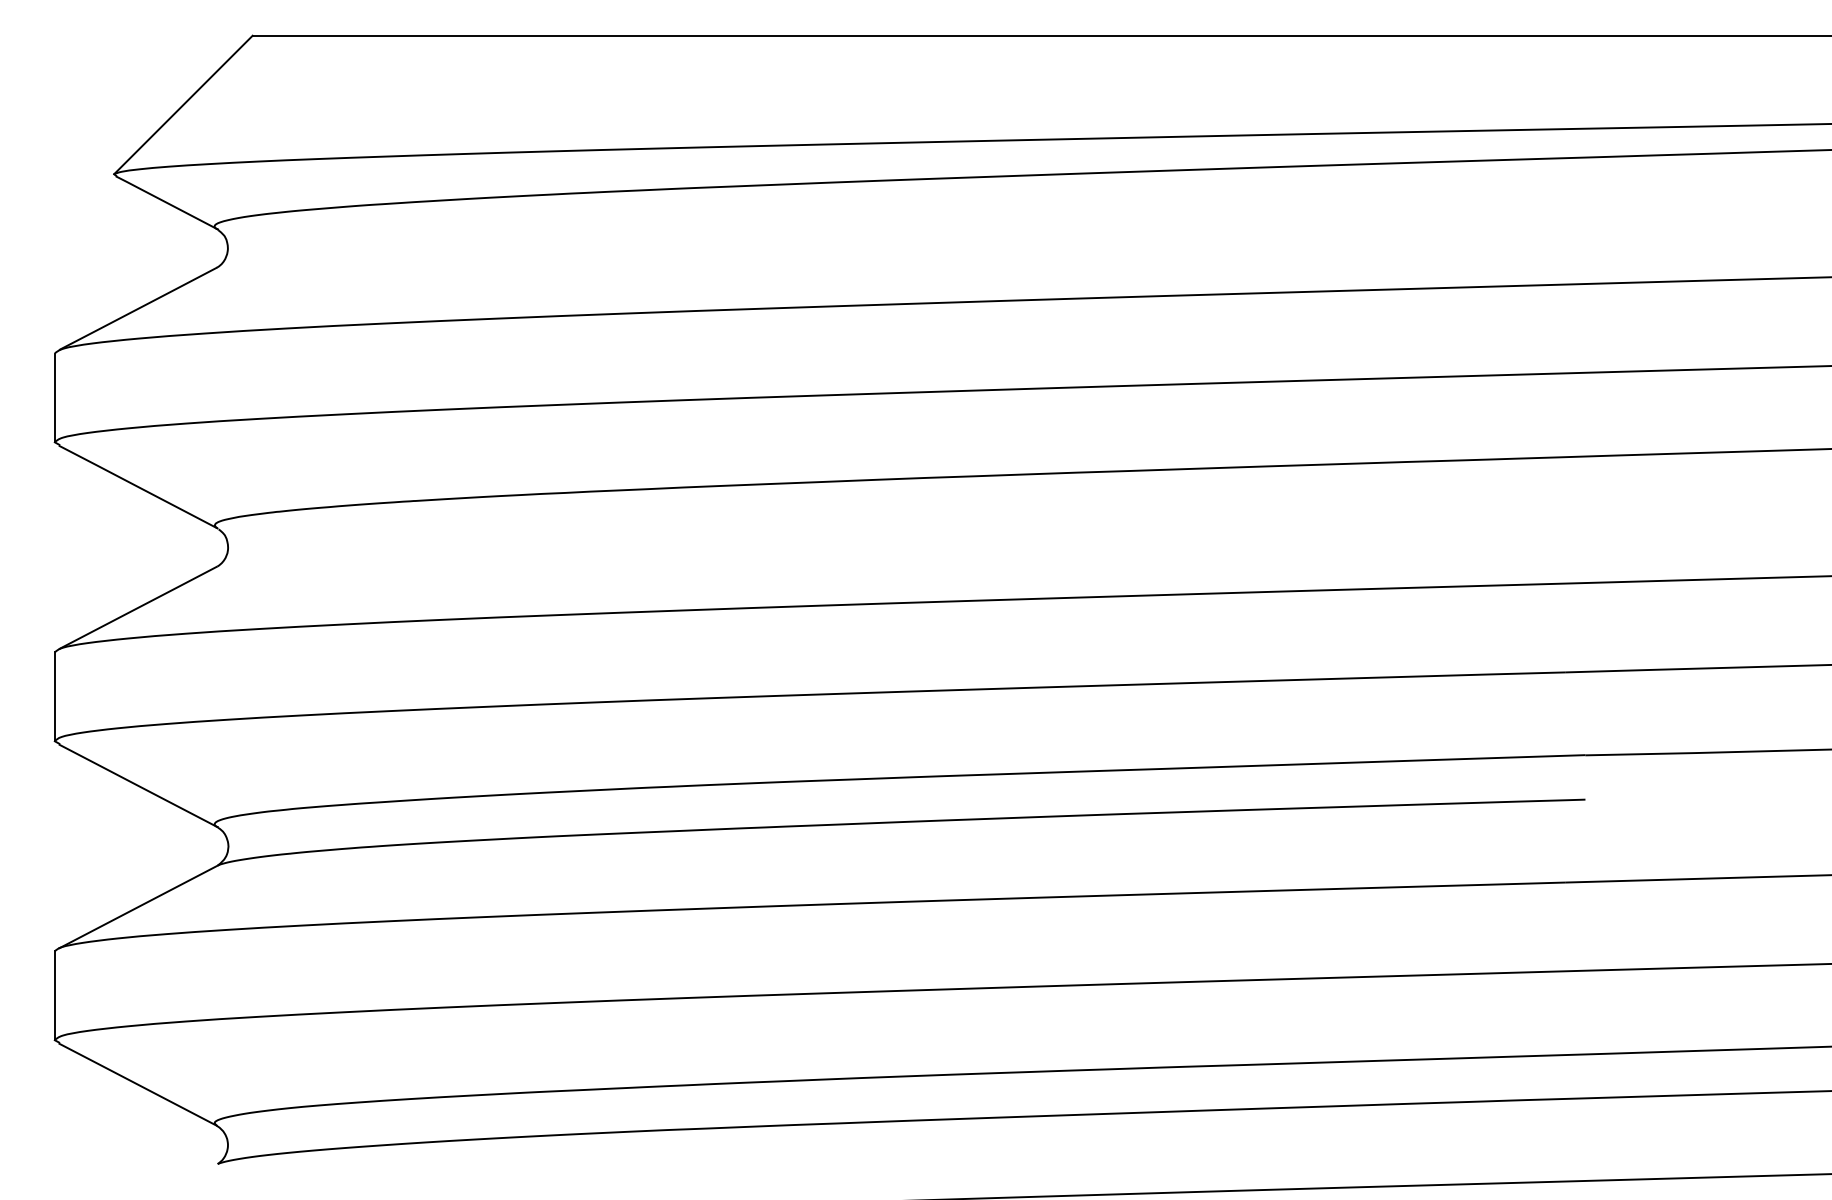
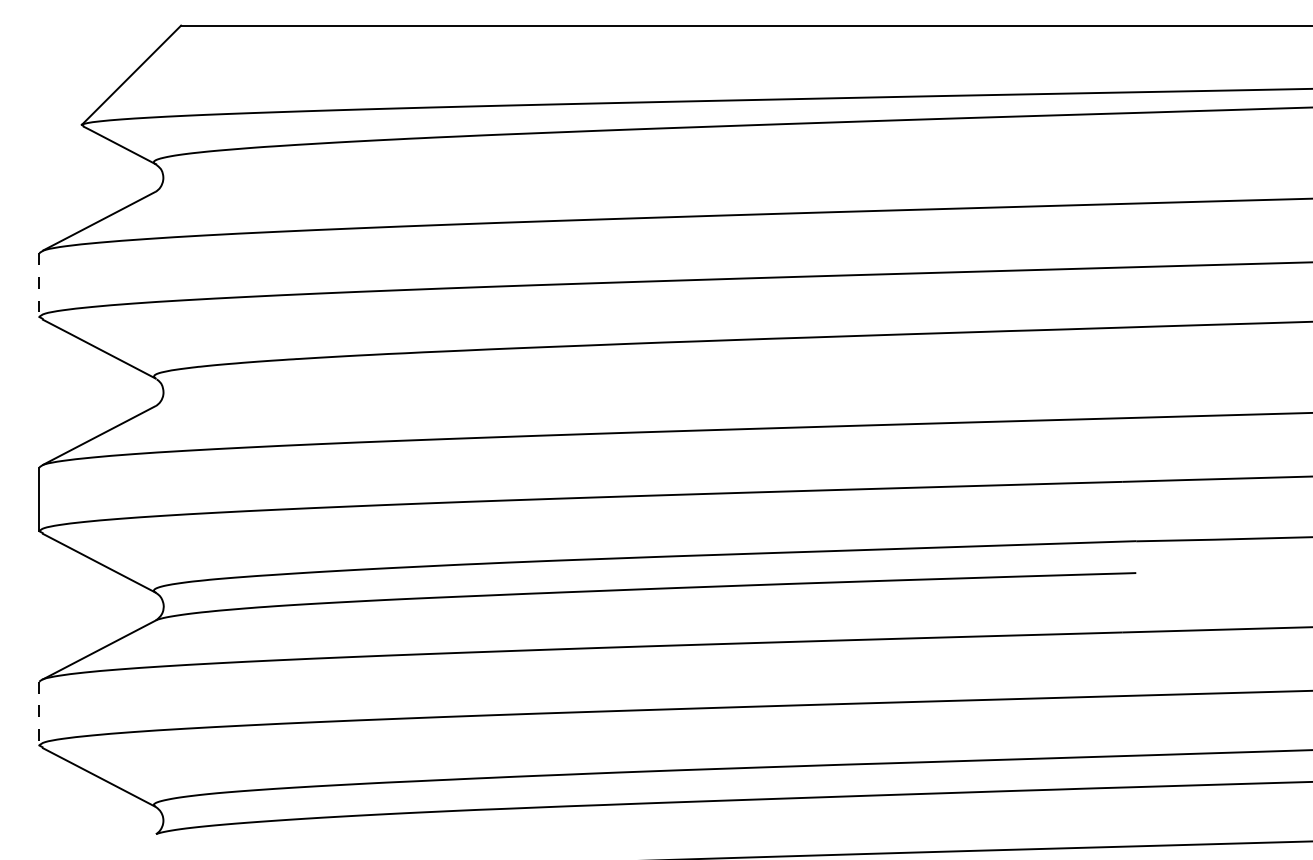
line: (55, 398) -> (39, 285), solid -> dashed
line: (55, 995) -> (39, 713), solid -> dashed

